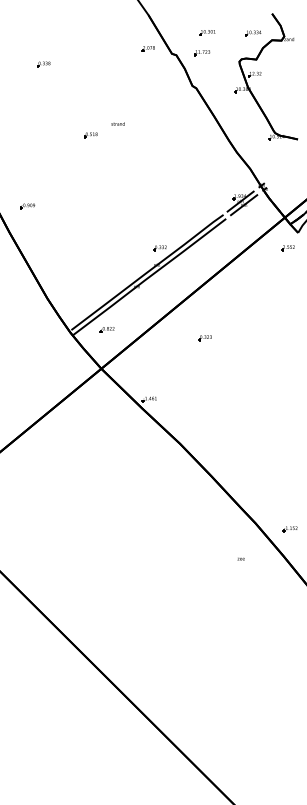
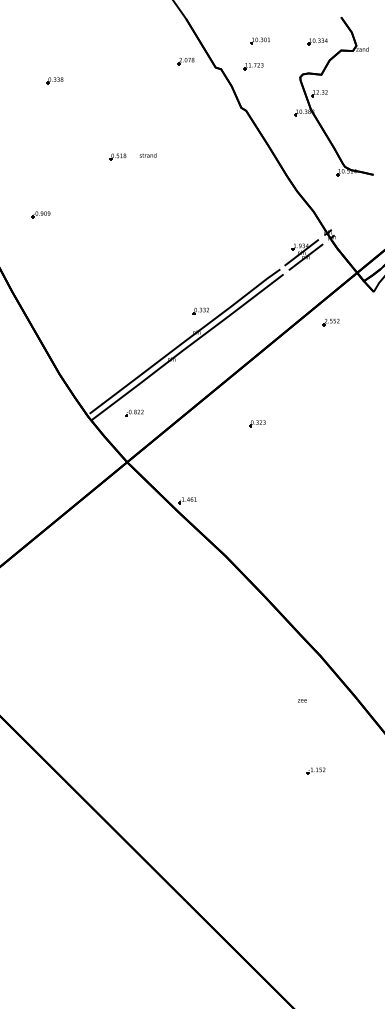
part: (90, 135) -> (117, 157), moved
part: (27, 206) -> (40, 215), moved
part: (287, 248) -> (330, 322), moved
part: (289, 529) -> (315, 771), moved

